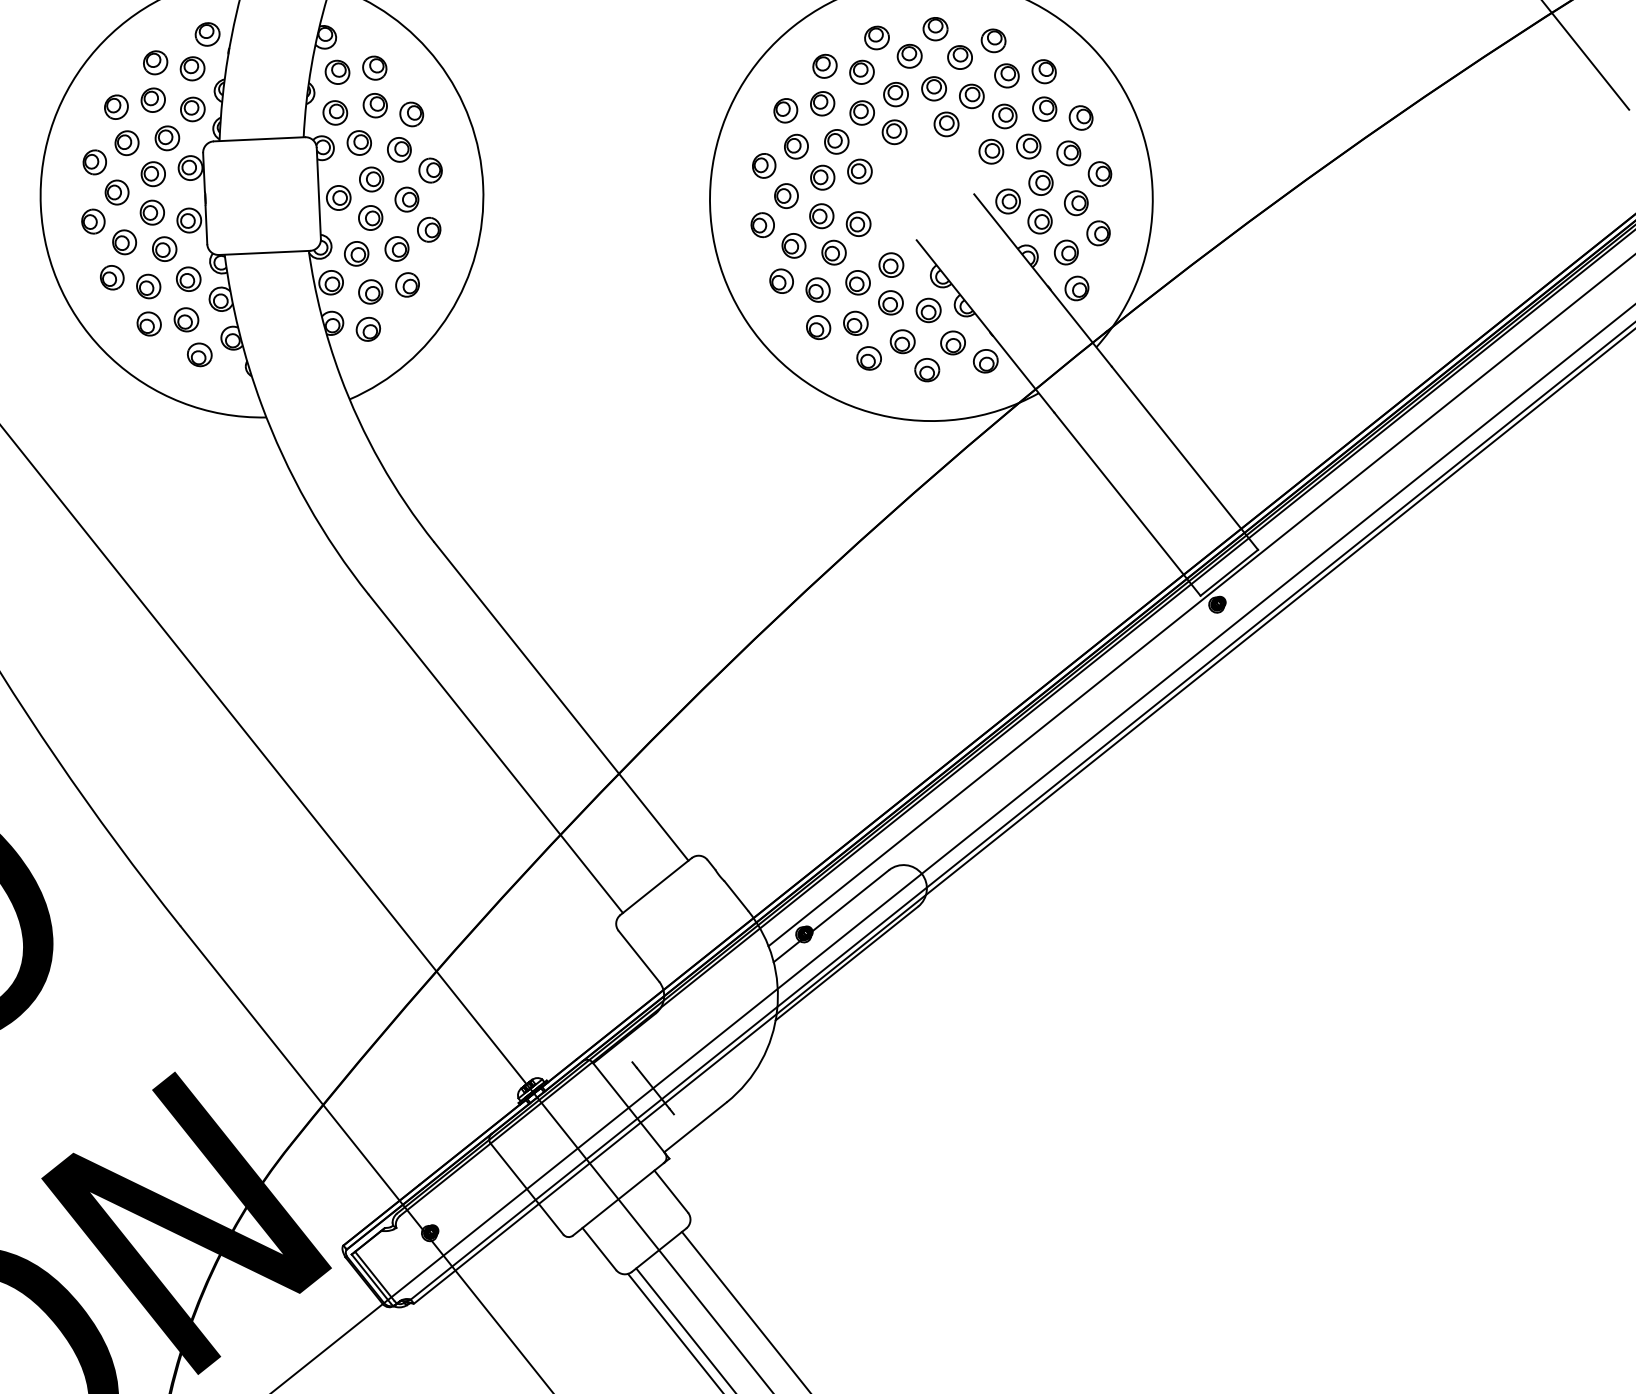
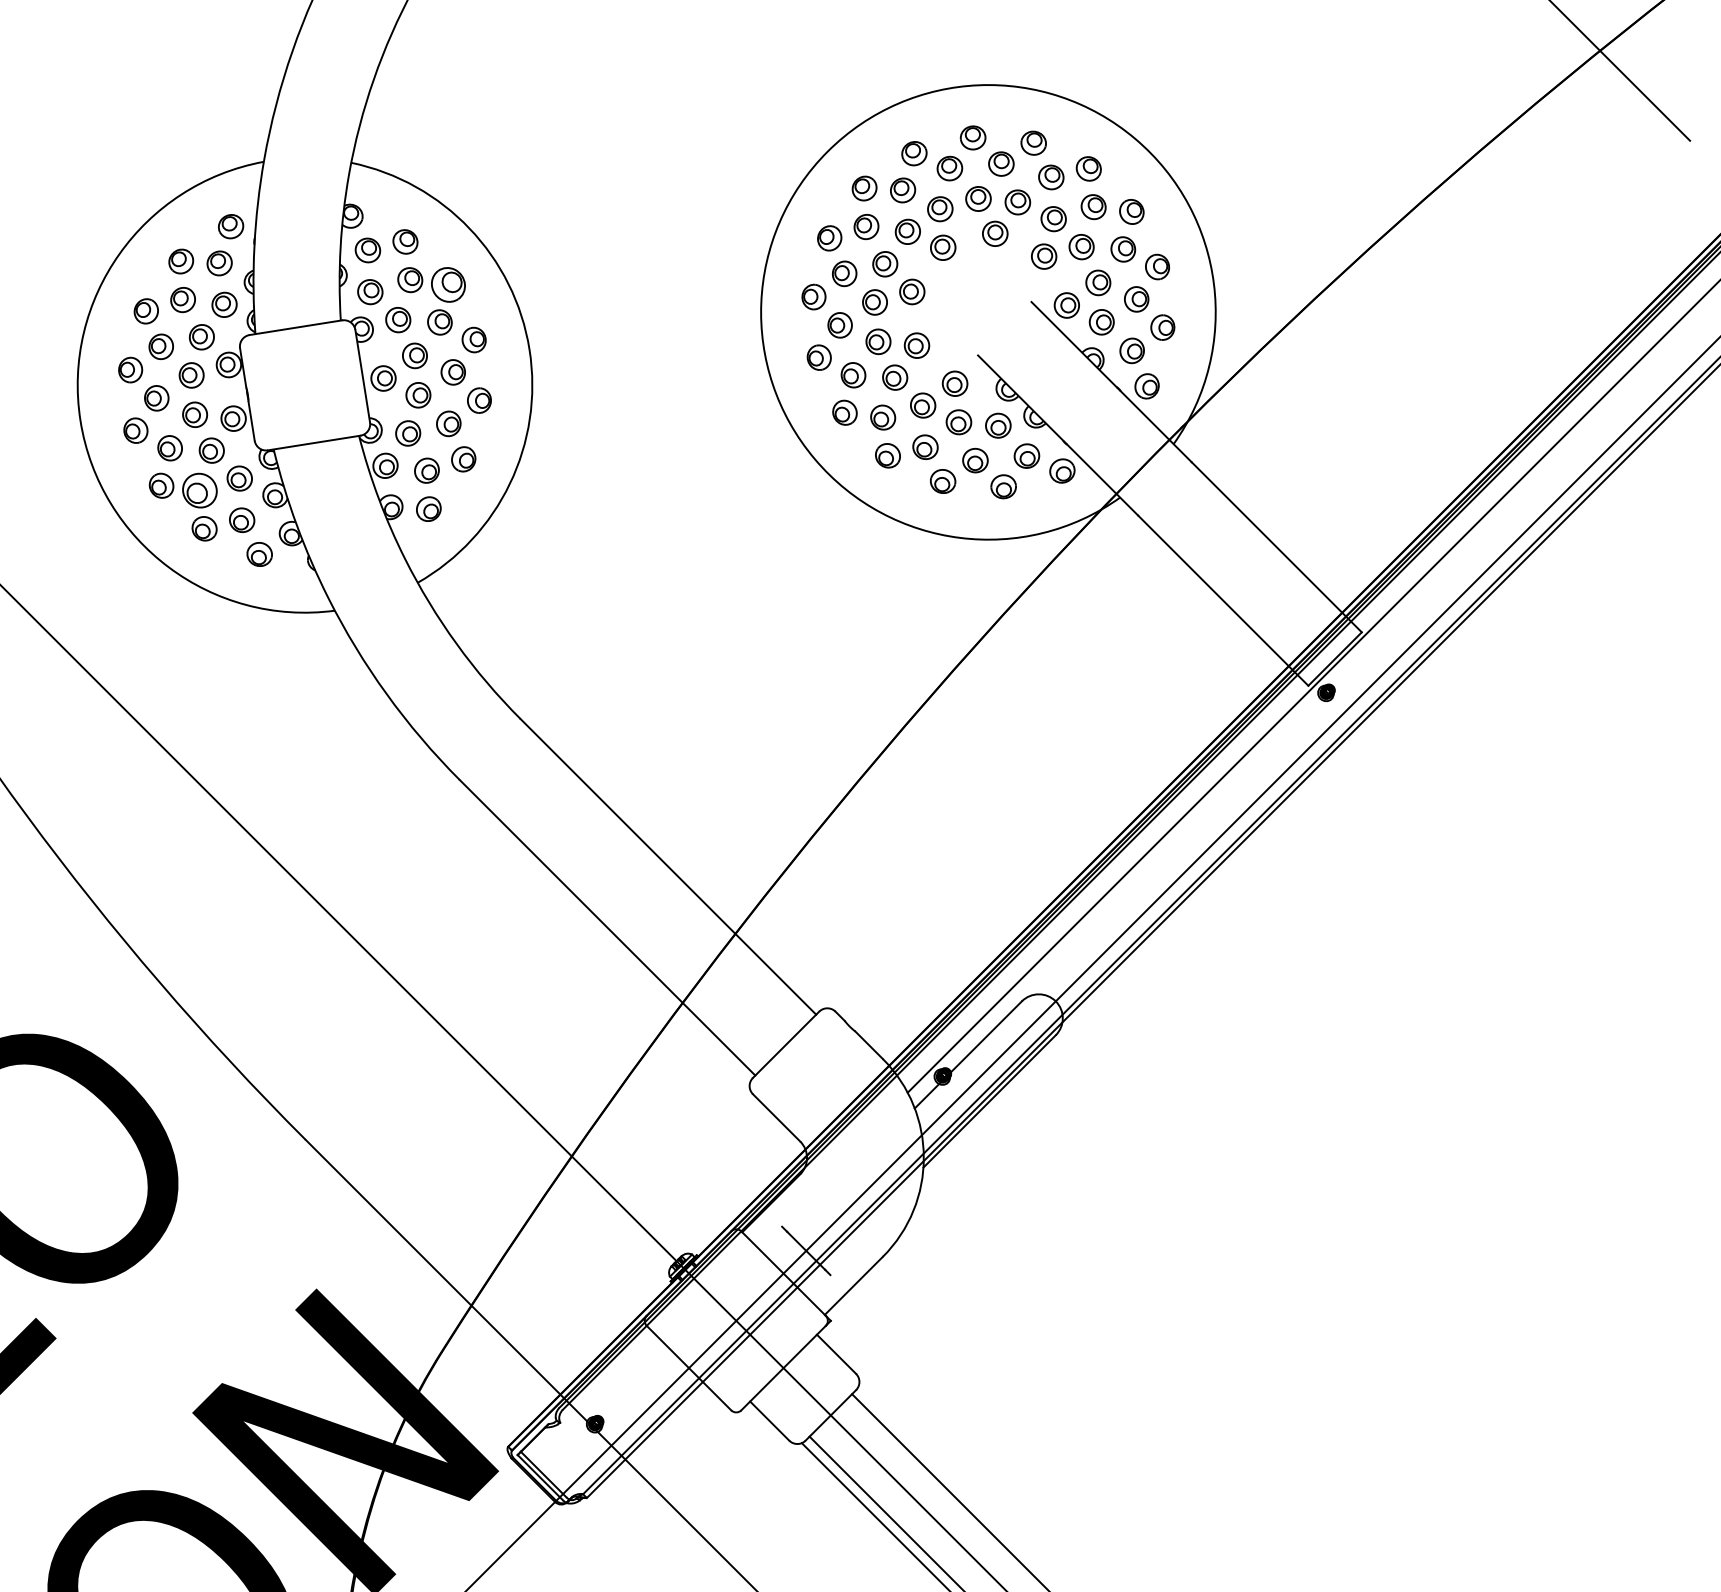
part: (411, 114) -> (448, 284), size x1.4
part: (148, 286) -> (199, 490), size x1.4

